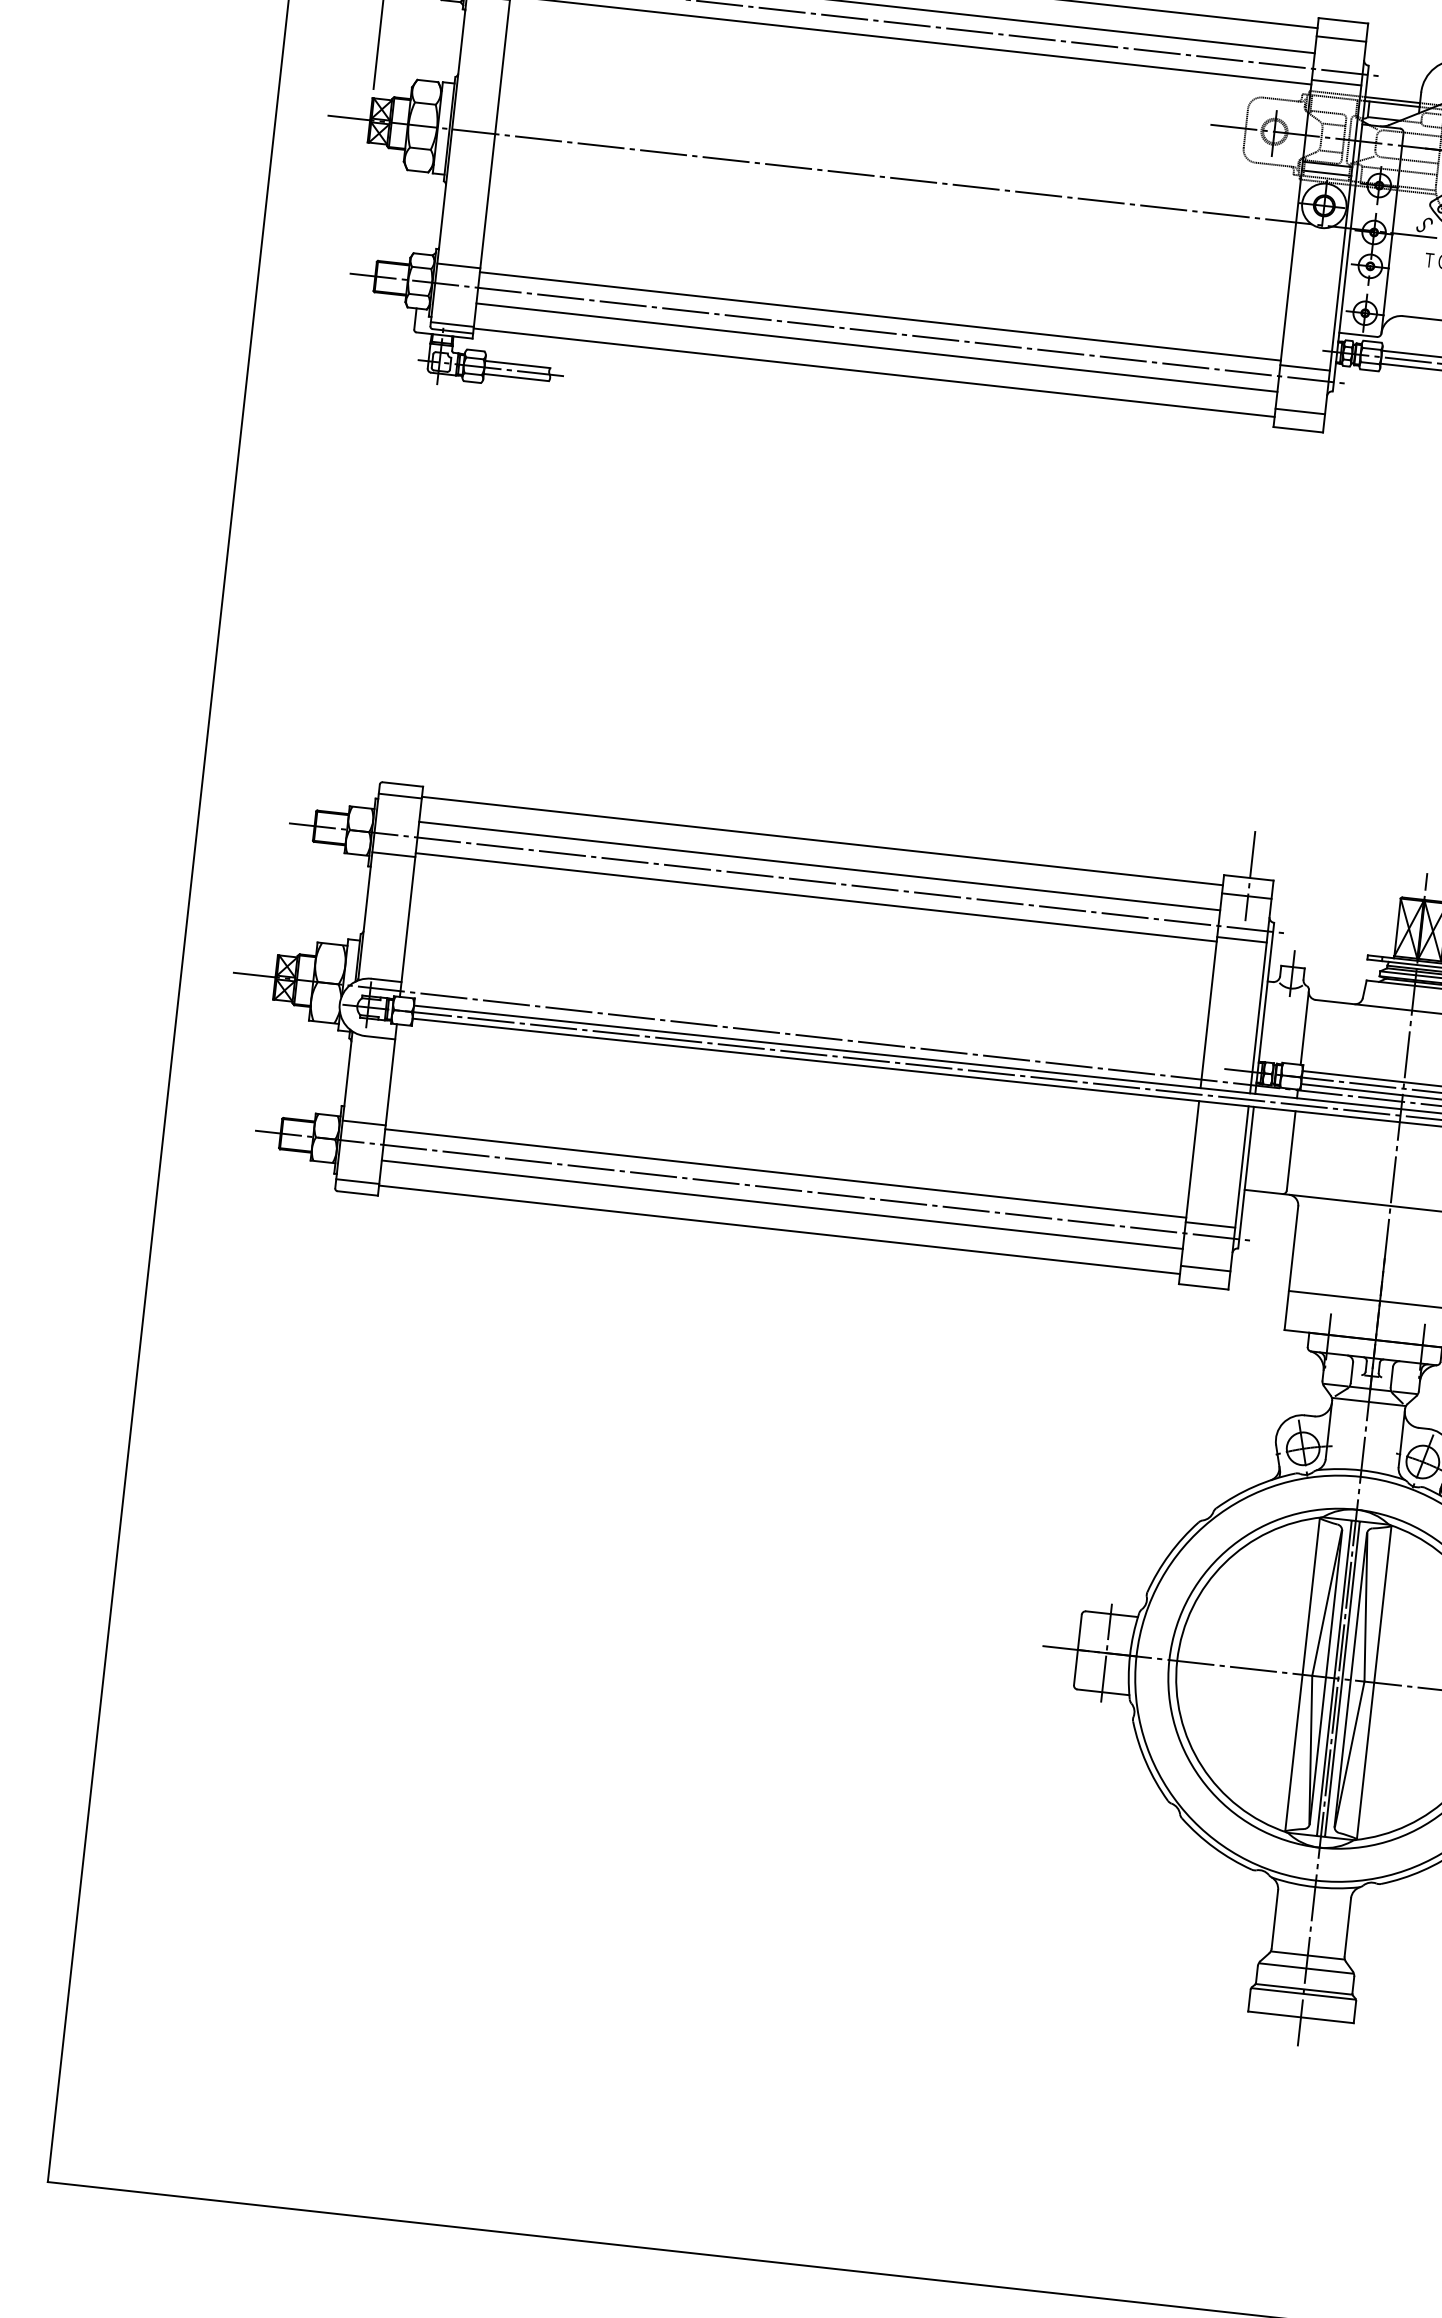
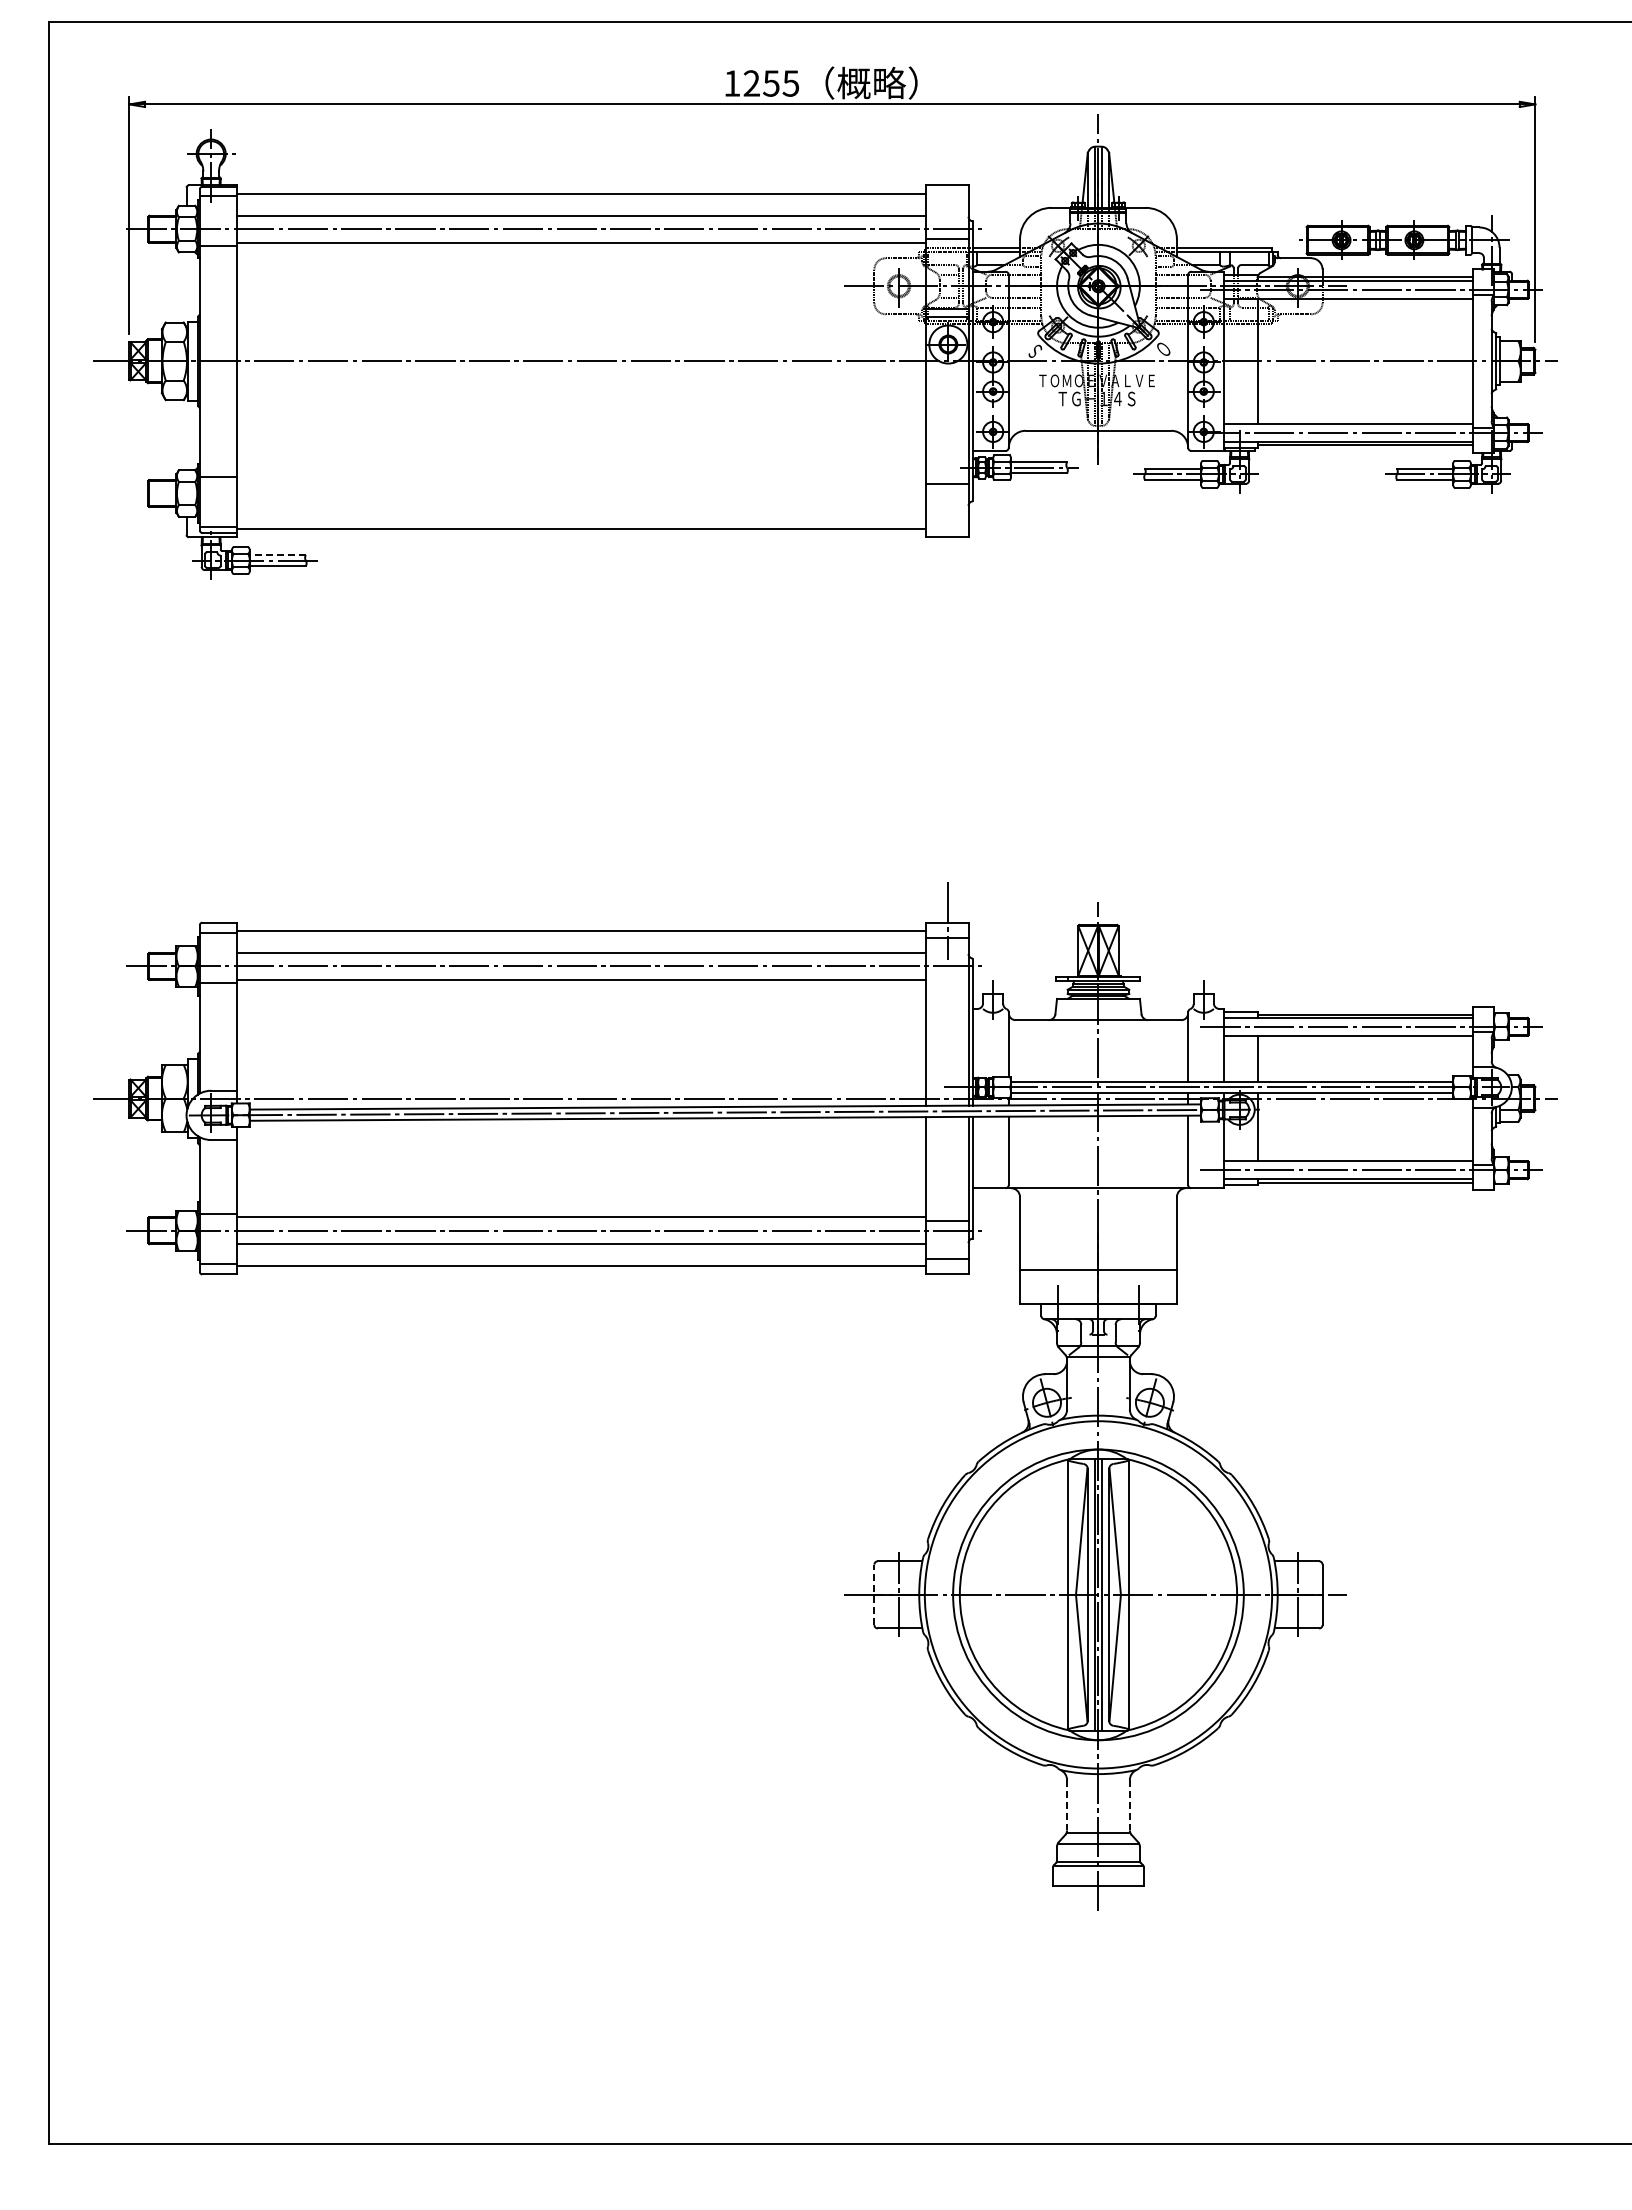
line: (1340, 39) -> (946, 201), removed
line: (879, 316) -> (580, 480), removed
line: (848, 328) -> (555, 493), removed
line: (875, 346) -> (580, 506), removed
line: (517, 365) -> (277, 555), solid -> dashed
line: (1299, 411) -> (946, 521), removed
line: (1241, 939) -> (946, 975), removed
line: (1078, 1649) -> (874, 1594), solid -> dashed
line: (1275, 1919) -> (1067, 1805), solid -> dashed
line: (1347, 1927) -> (1129, 1805), solid -> dashed

